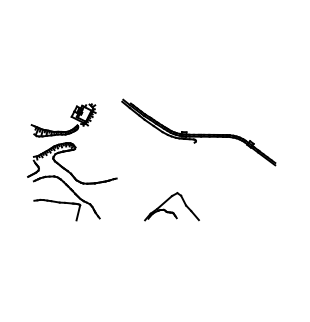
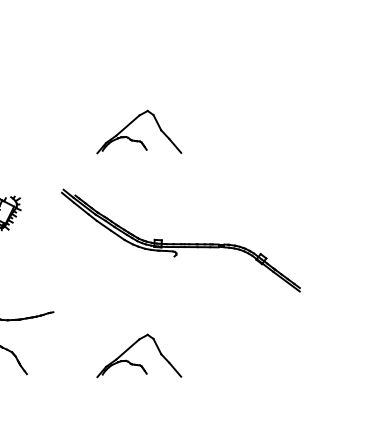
part: (171, 62) -> (138, 131), added

